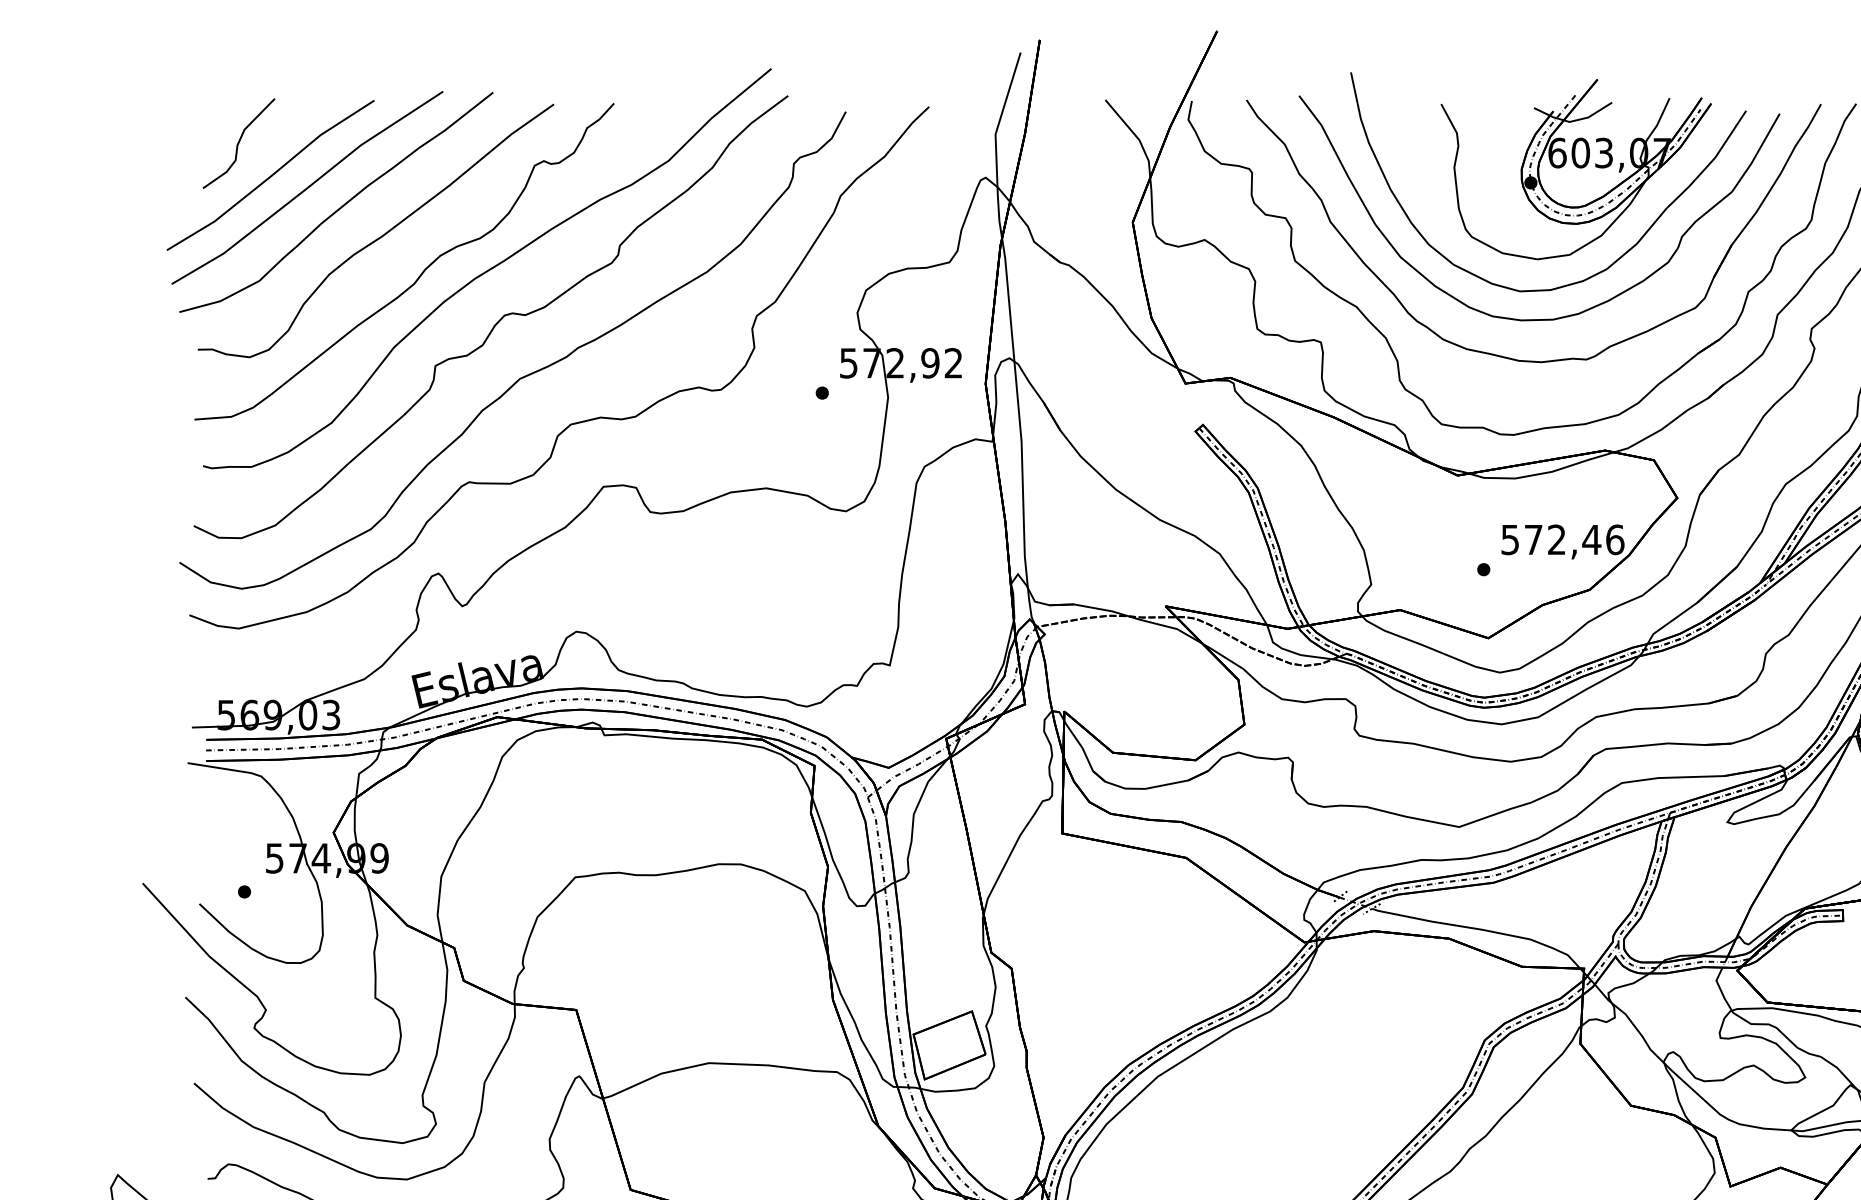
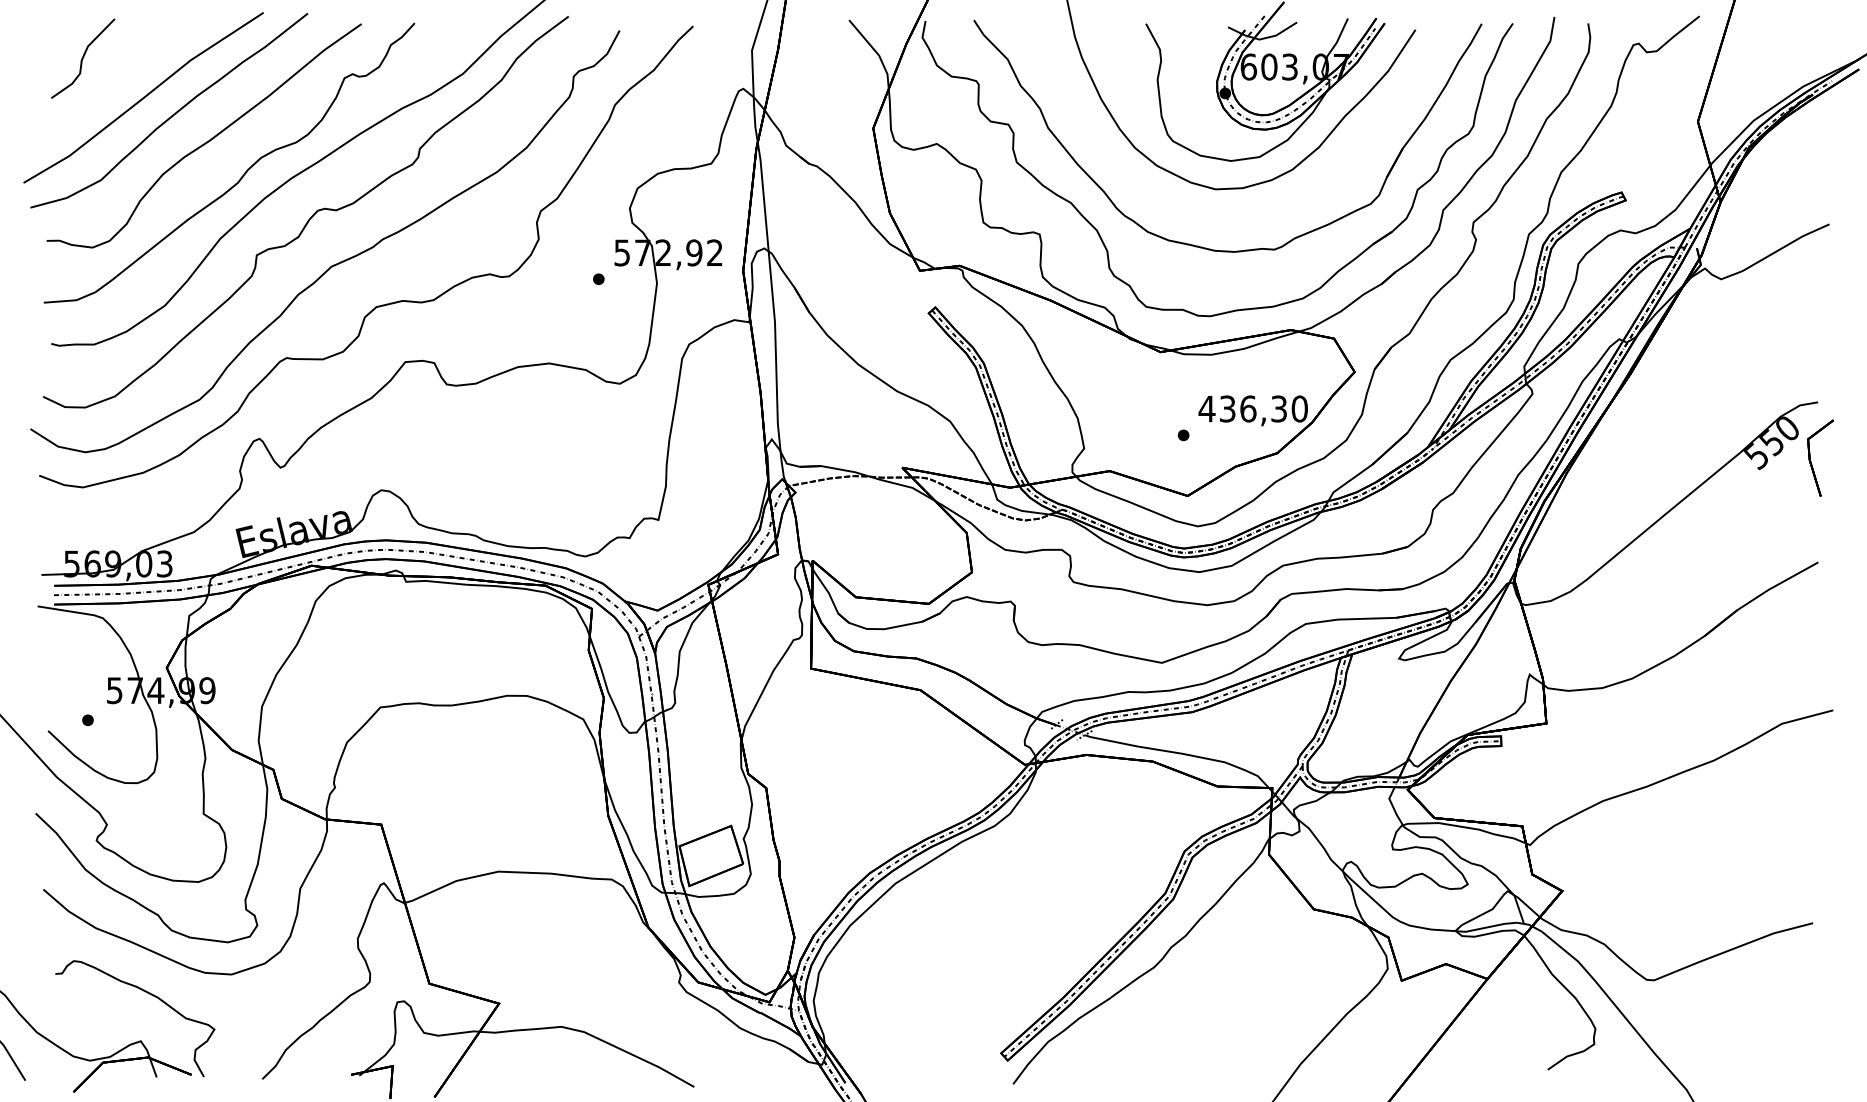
line: (271, 175) -> (111, 86), removed
curve: (1560, 316) -> (1251, 211), removed
text: (1562, 539) -> (1253, 408), 572,46 -> 436,30

